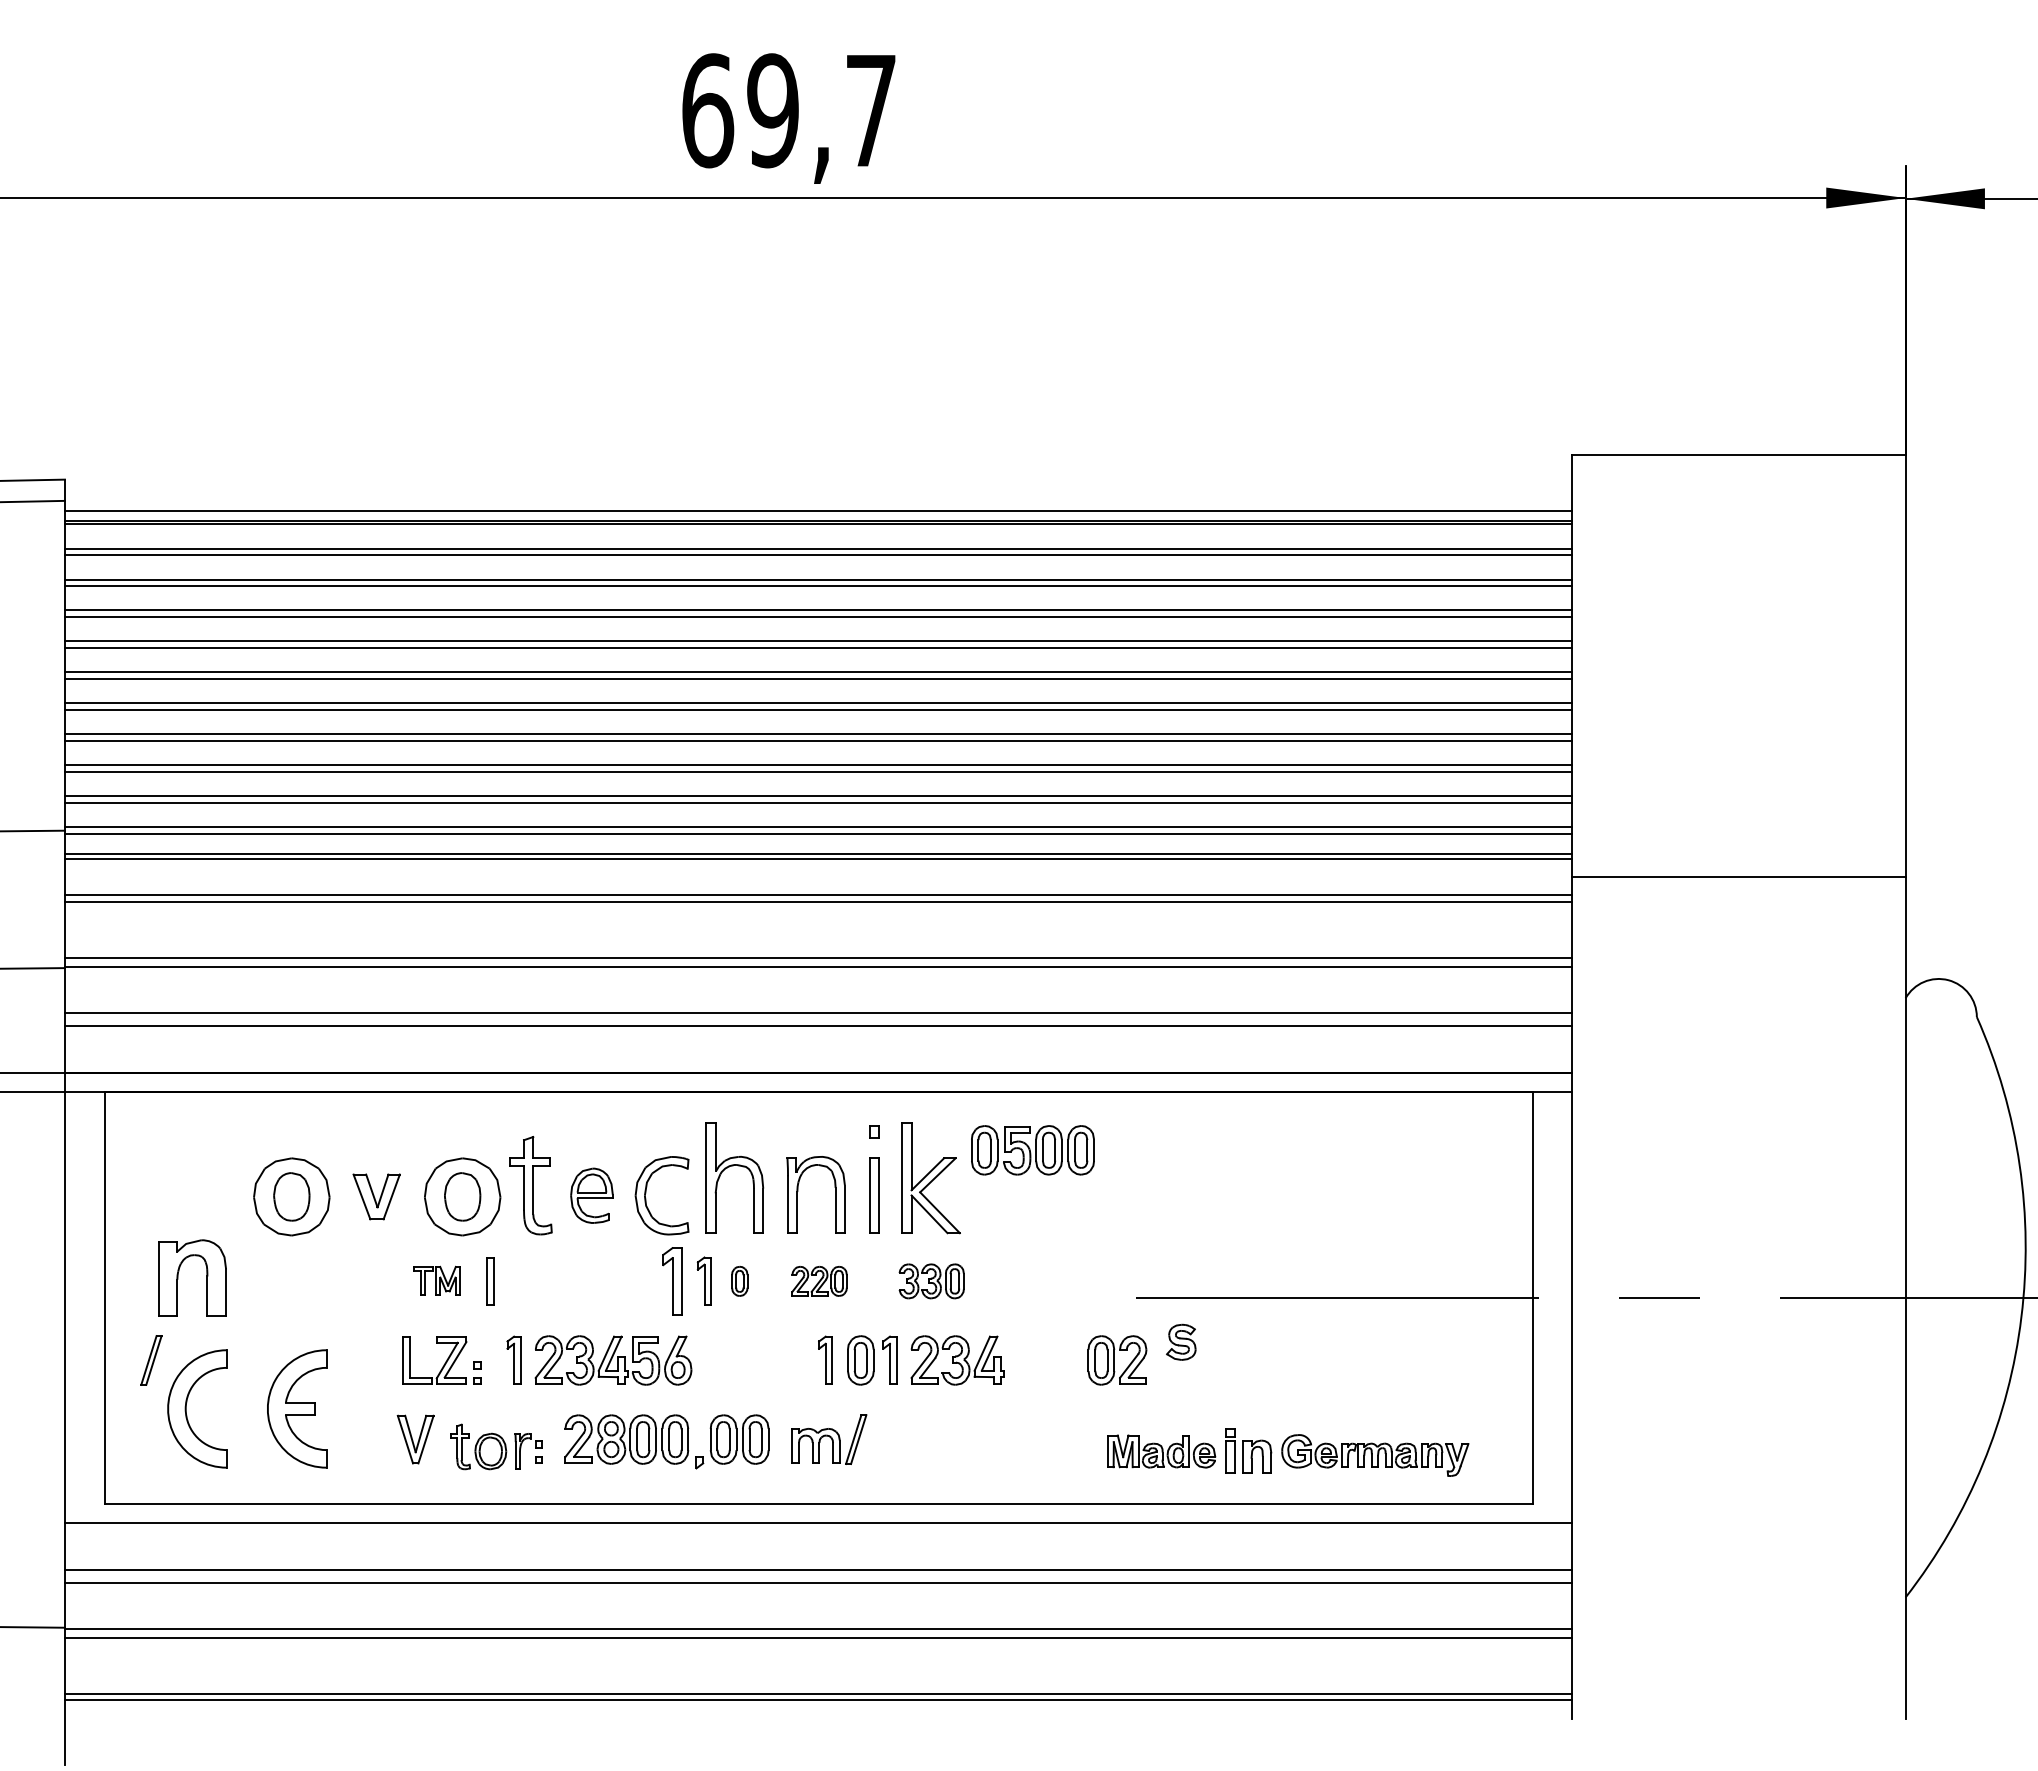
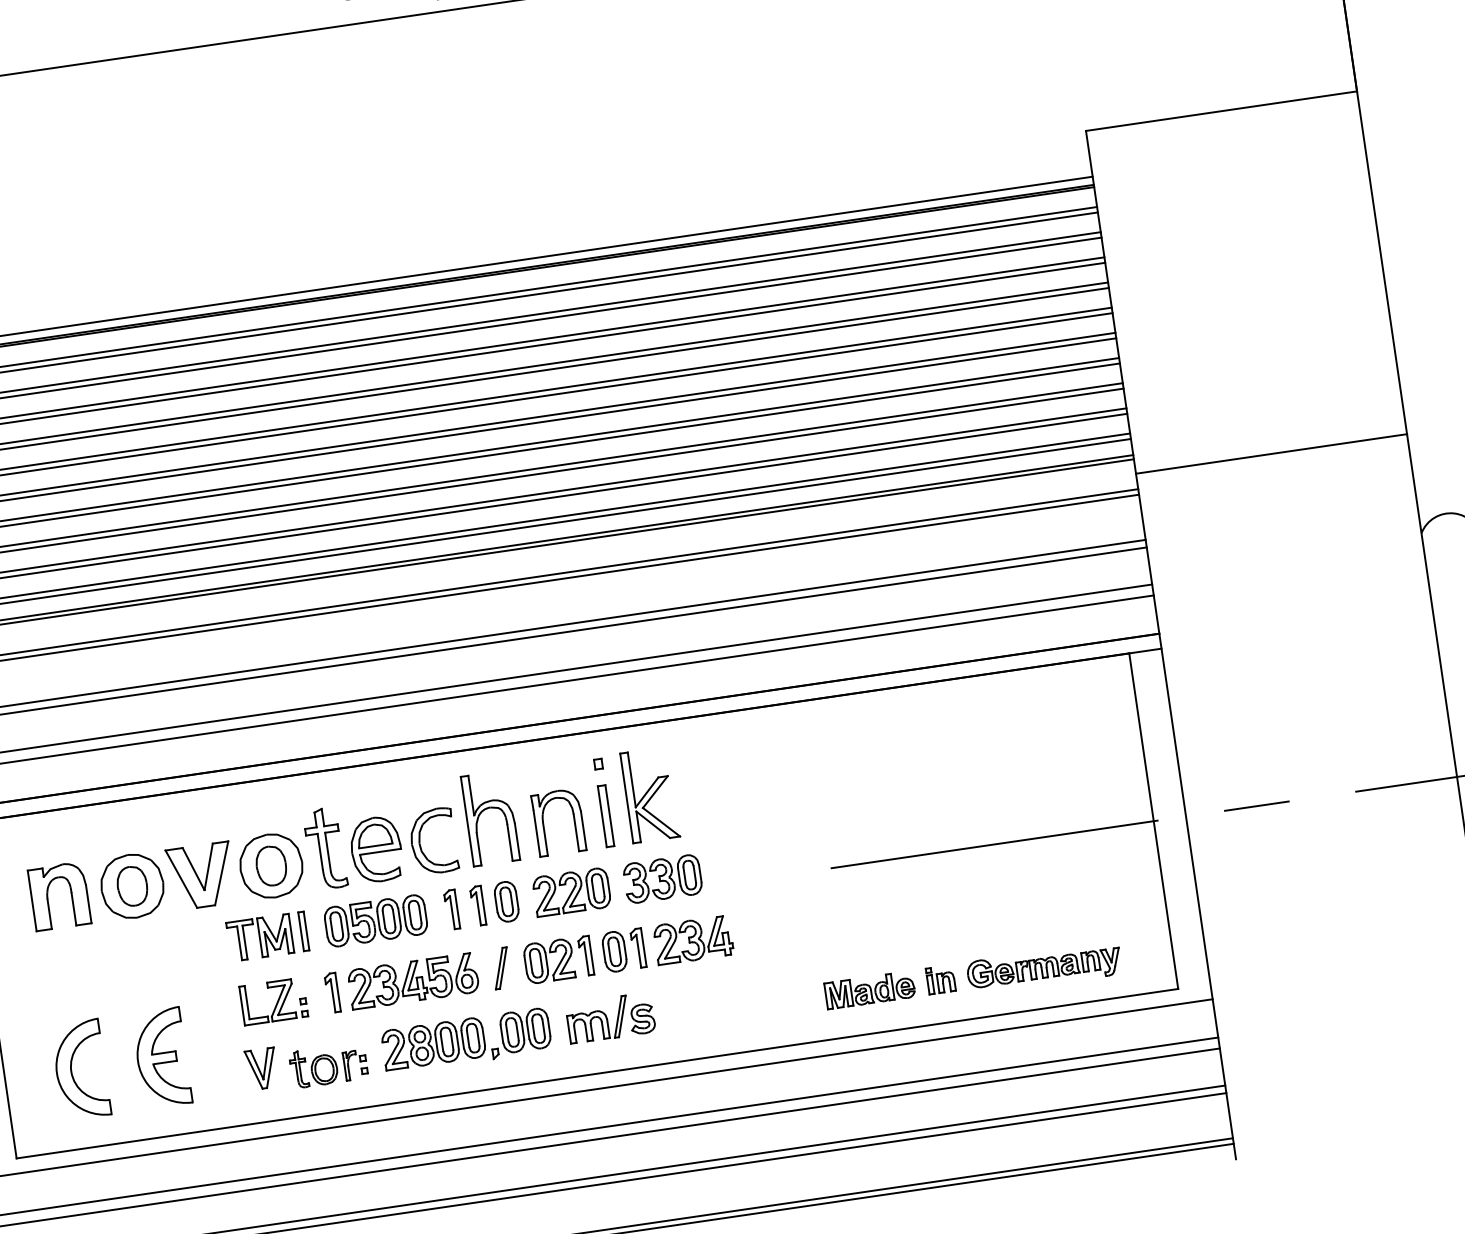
part: (1032, 1150) -> (375, 921), moved
part: (591, 1195) -> (376, 849), size x1.43
part: (376, 1196) -> (201, 875), size x1.67
part: (178, 1277) -> (48, 897), moved
part: (436, 1280) -> (260, 937), size x1.67
part: (671, 1280) -> (451, 909), size x0.71
part: (739, 1281) -> (506, 901), size x1.67
part: (819, 1281) -> (571, 892), size x1.67
part: (931, 1281) -> (662, 879), size x1.43
part: (1181, 1341) -> (642, 1018), moved
part: (151, 1360) -> (501, 968), moved
part: (1117, 1360) -> (549, 961), moved
part: (1248, 1451) -> (940, 979), size x0.71

